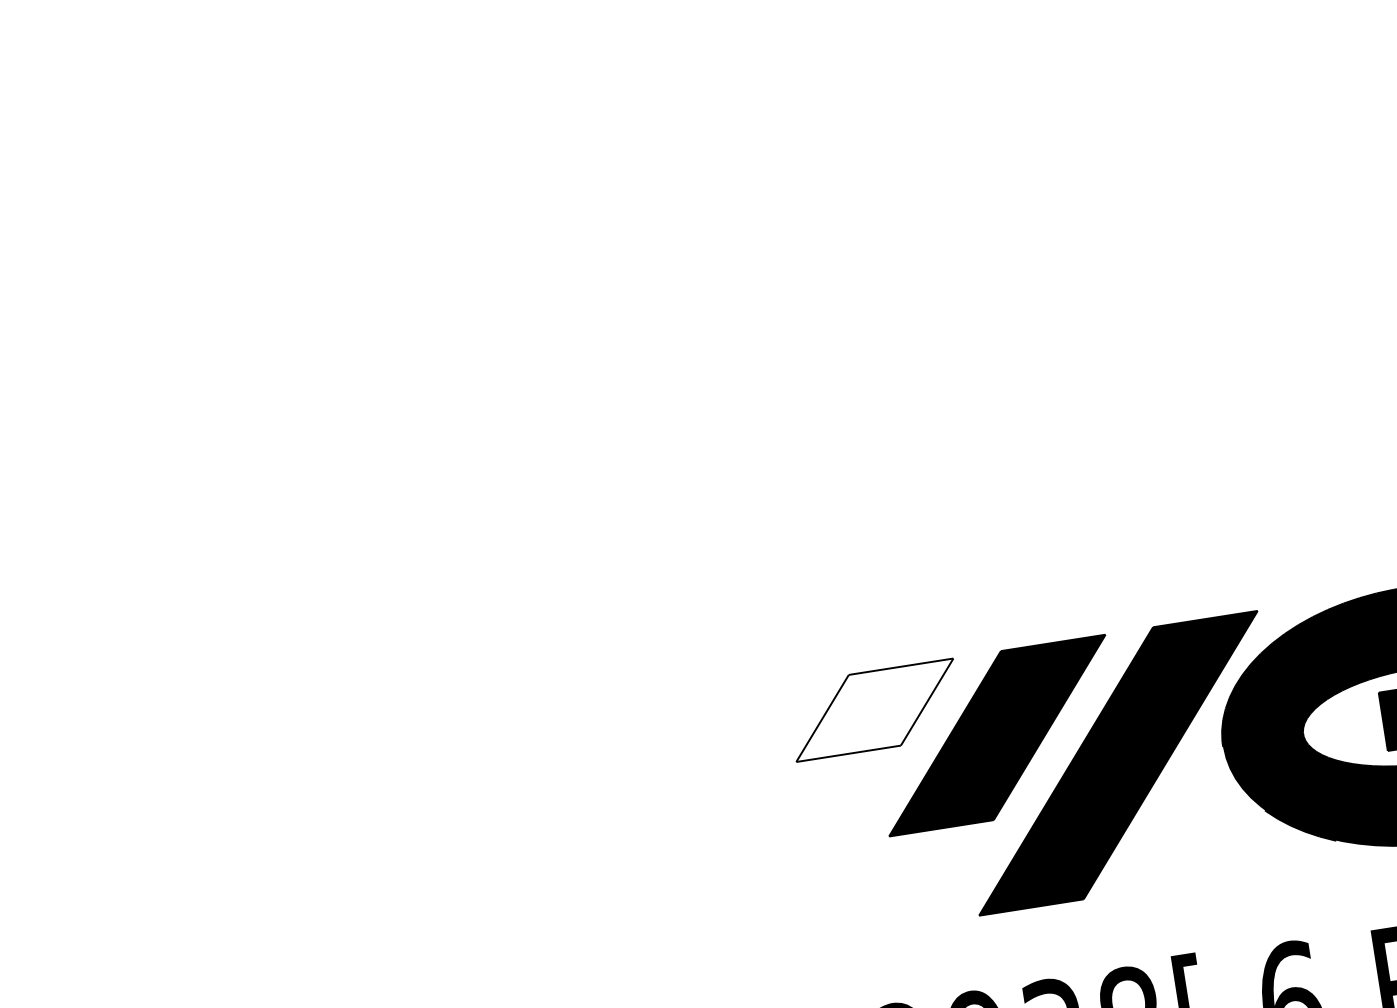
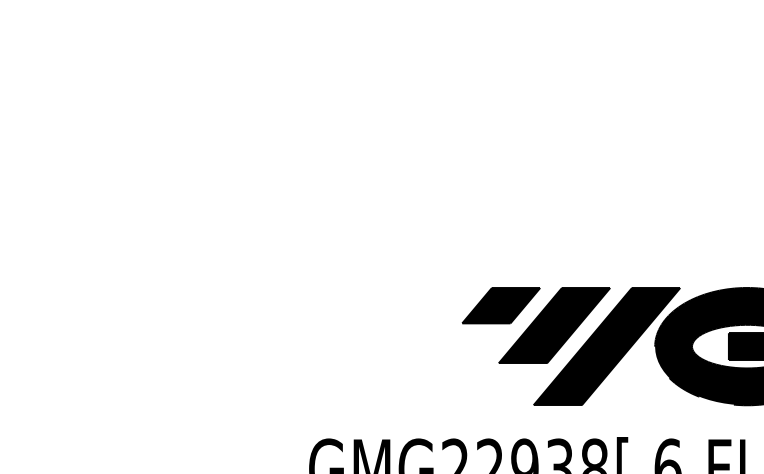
fill: (875, 709) -> (501, 305), added

